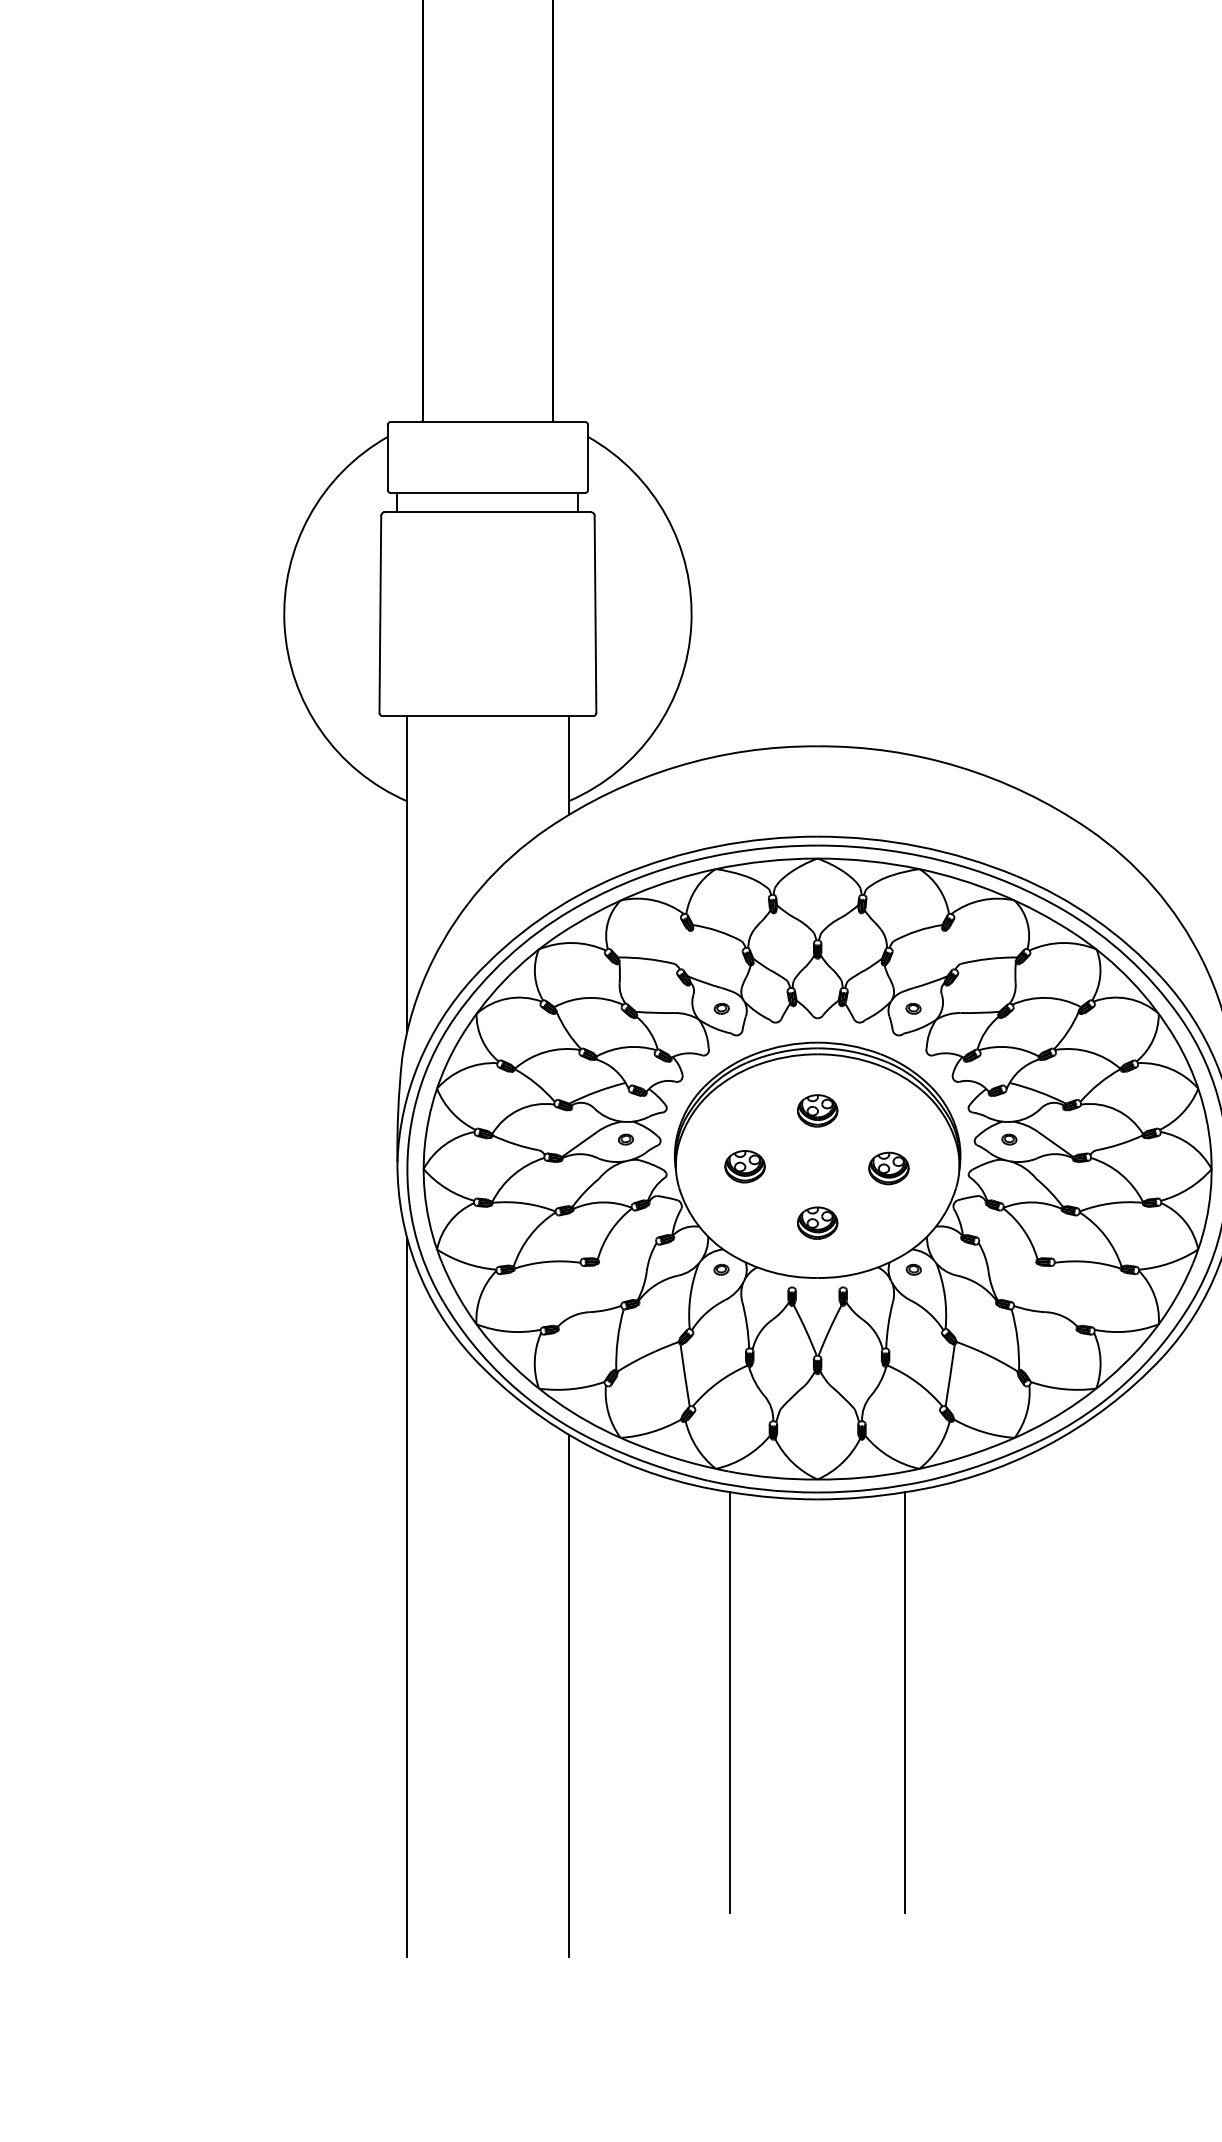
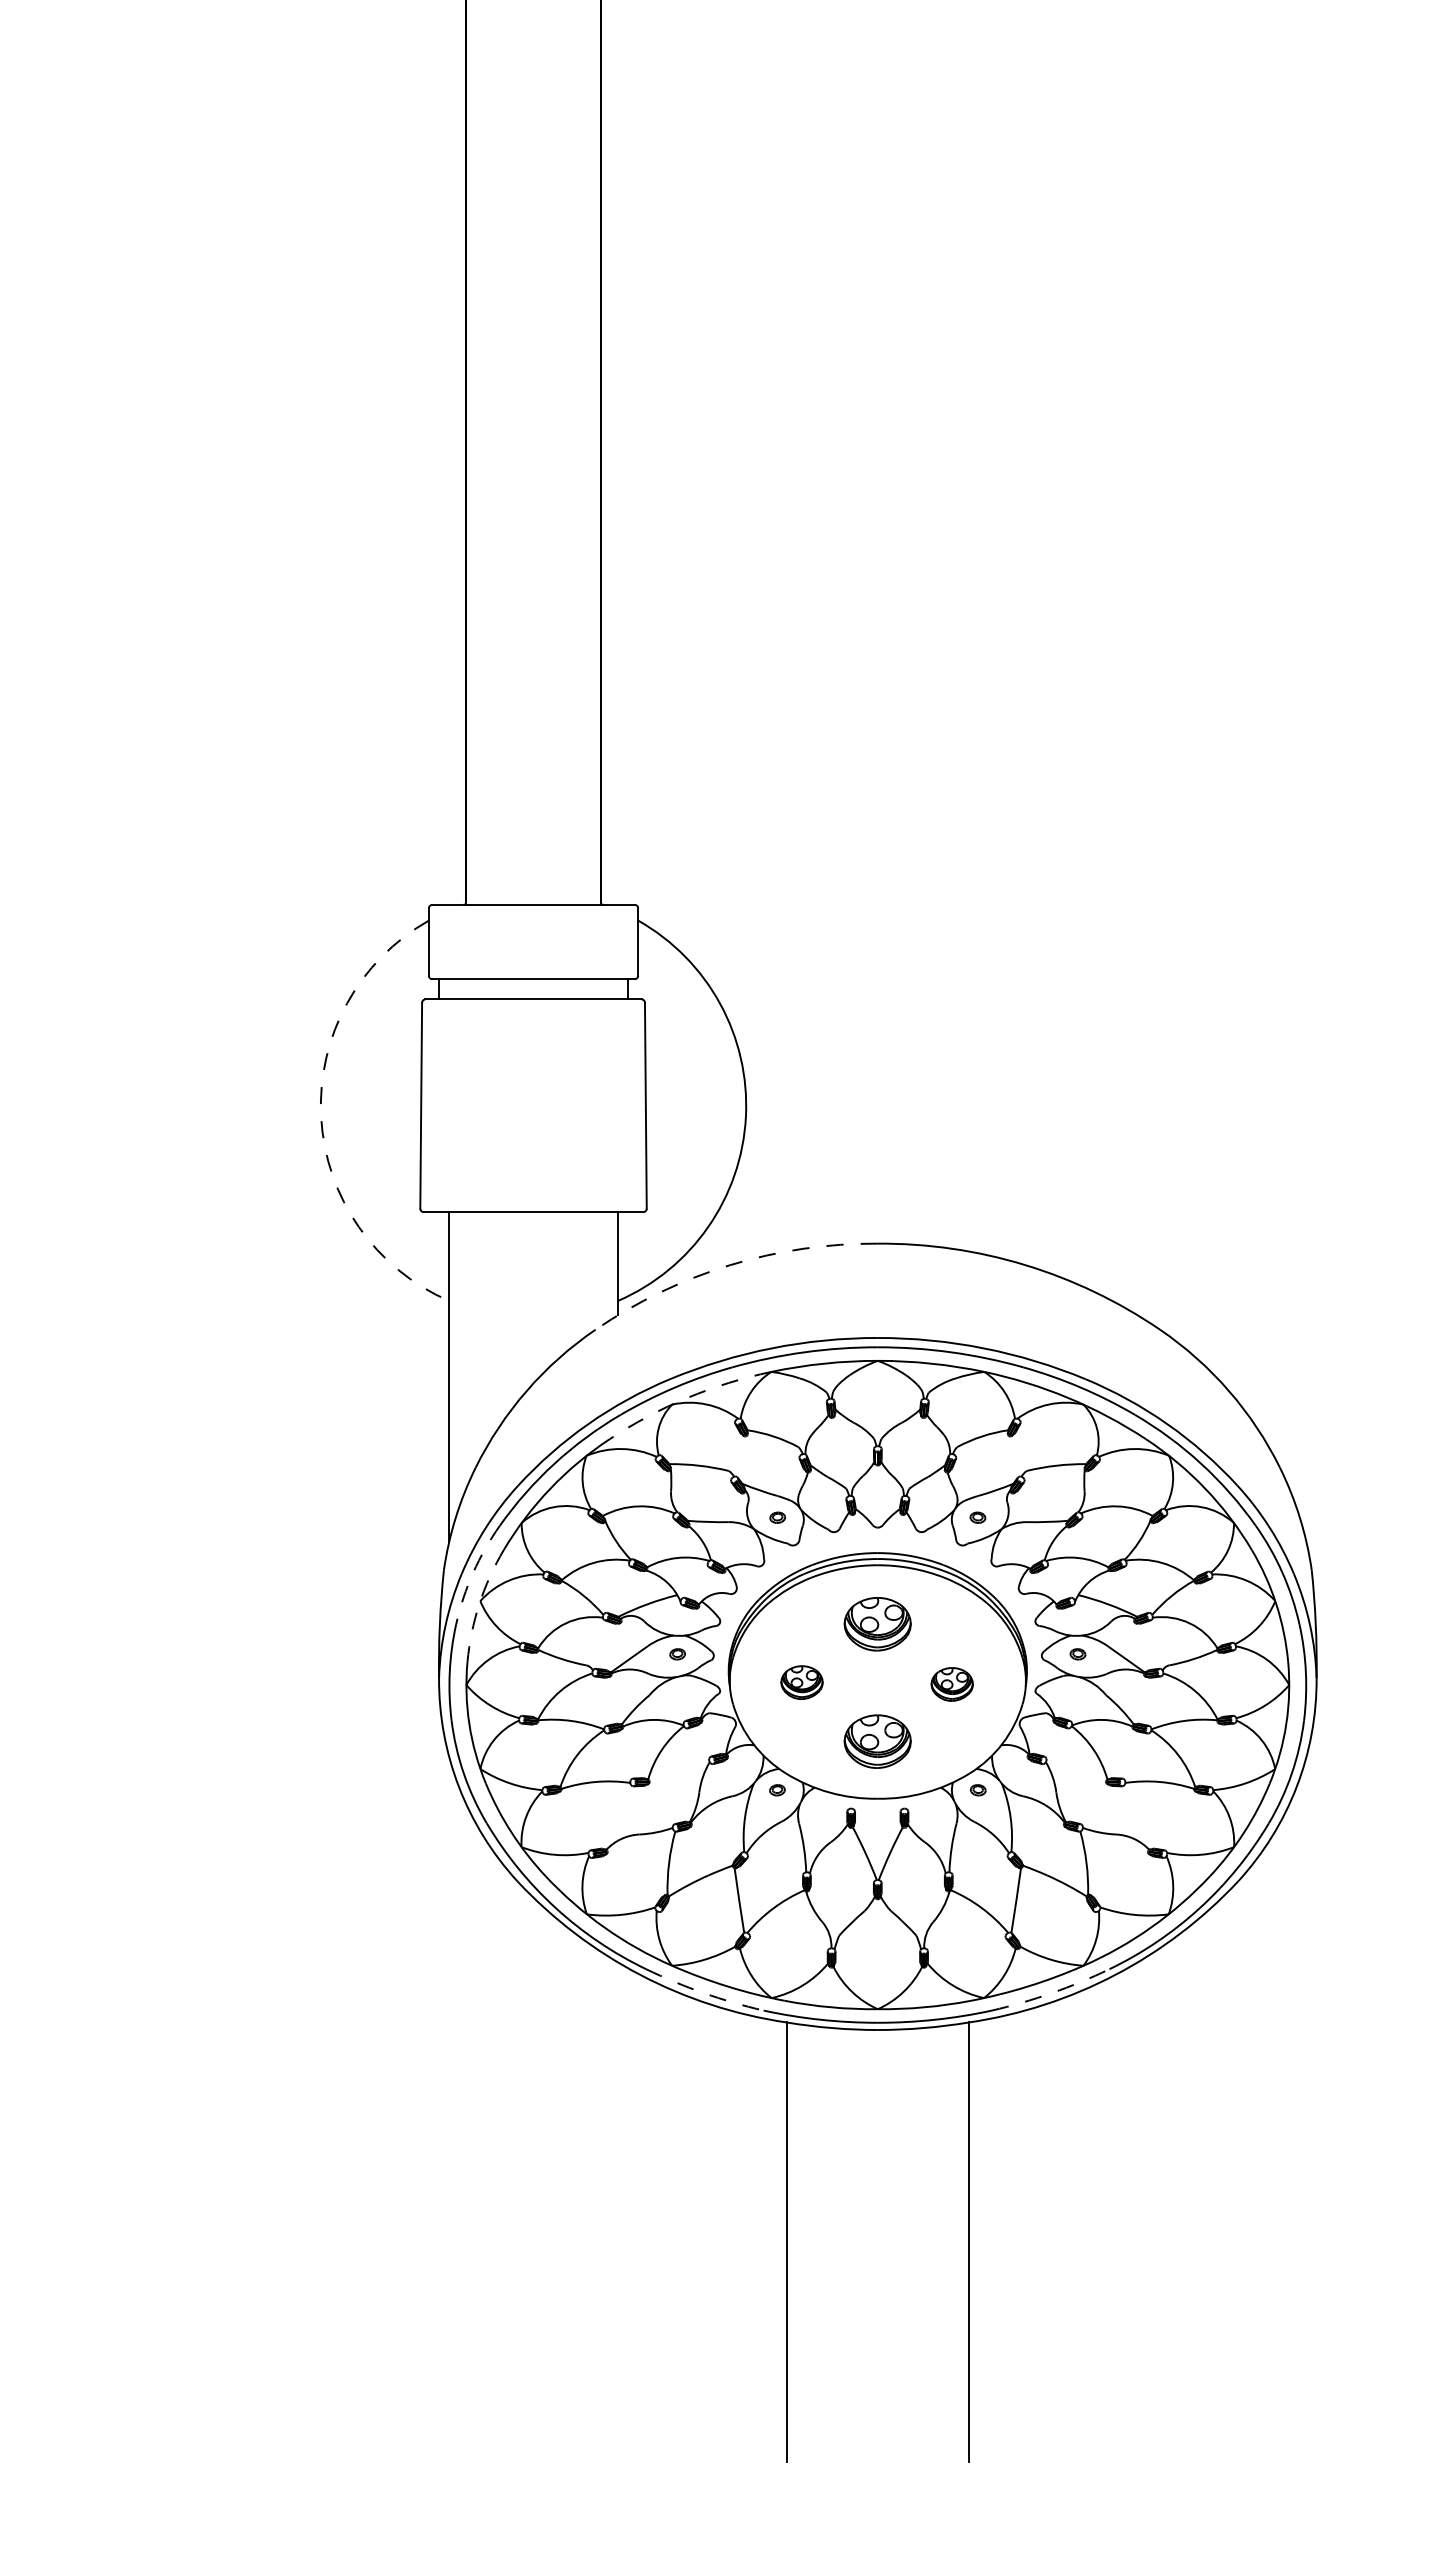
arc: (284, 625) -> (321, 1117), solid -> dashed
arc: (676, 767) -> (730, 1265), solid -> dashed
arc: (635, 893) -> (687, 1397), solid -> dashed
arc: (430, 1061) -> (473, 1572), solid -> dashed
arc: (436, 1090) -> (479, 1603), solid -> dashed
part: (817, 1111) -> (877, 1624), size x1.6
part: (817, 1223) -> (877, 1741), size x1.6
arc: (650, 1464) -> (703, 1993), solid -> dashed
arc: (983, 1464) -> (1051, 1993), solid -> dashed
line: (407, 1596) -> (449, 2131), removed
line: (568, 1695) -> (617, 2234), removed

